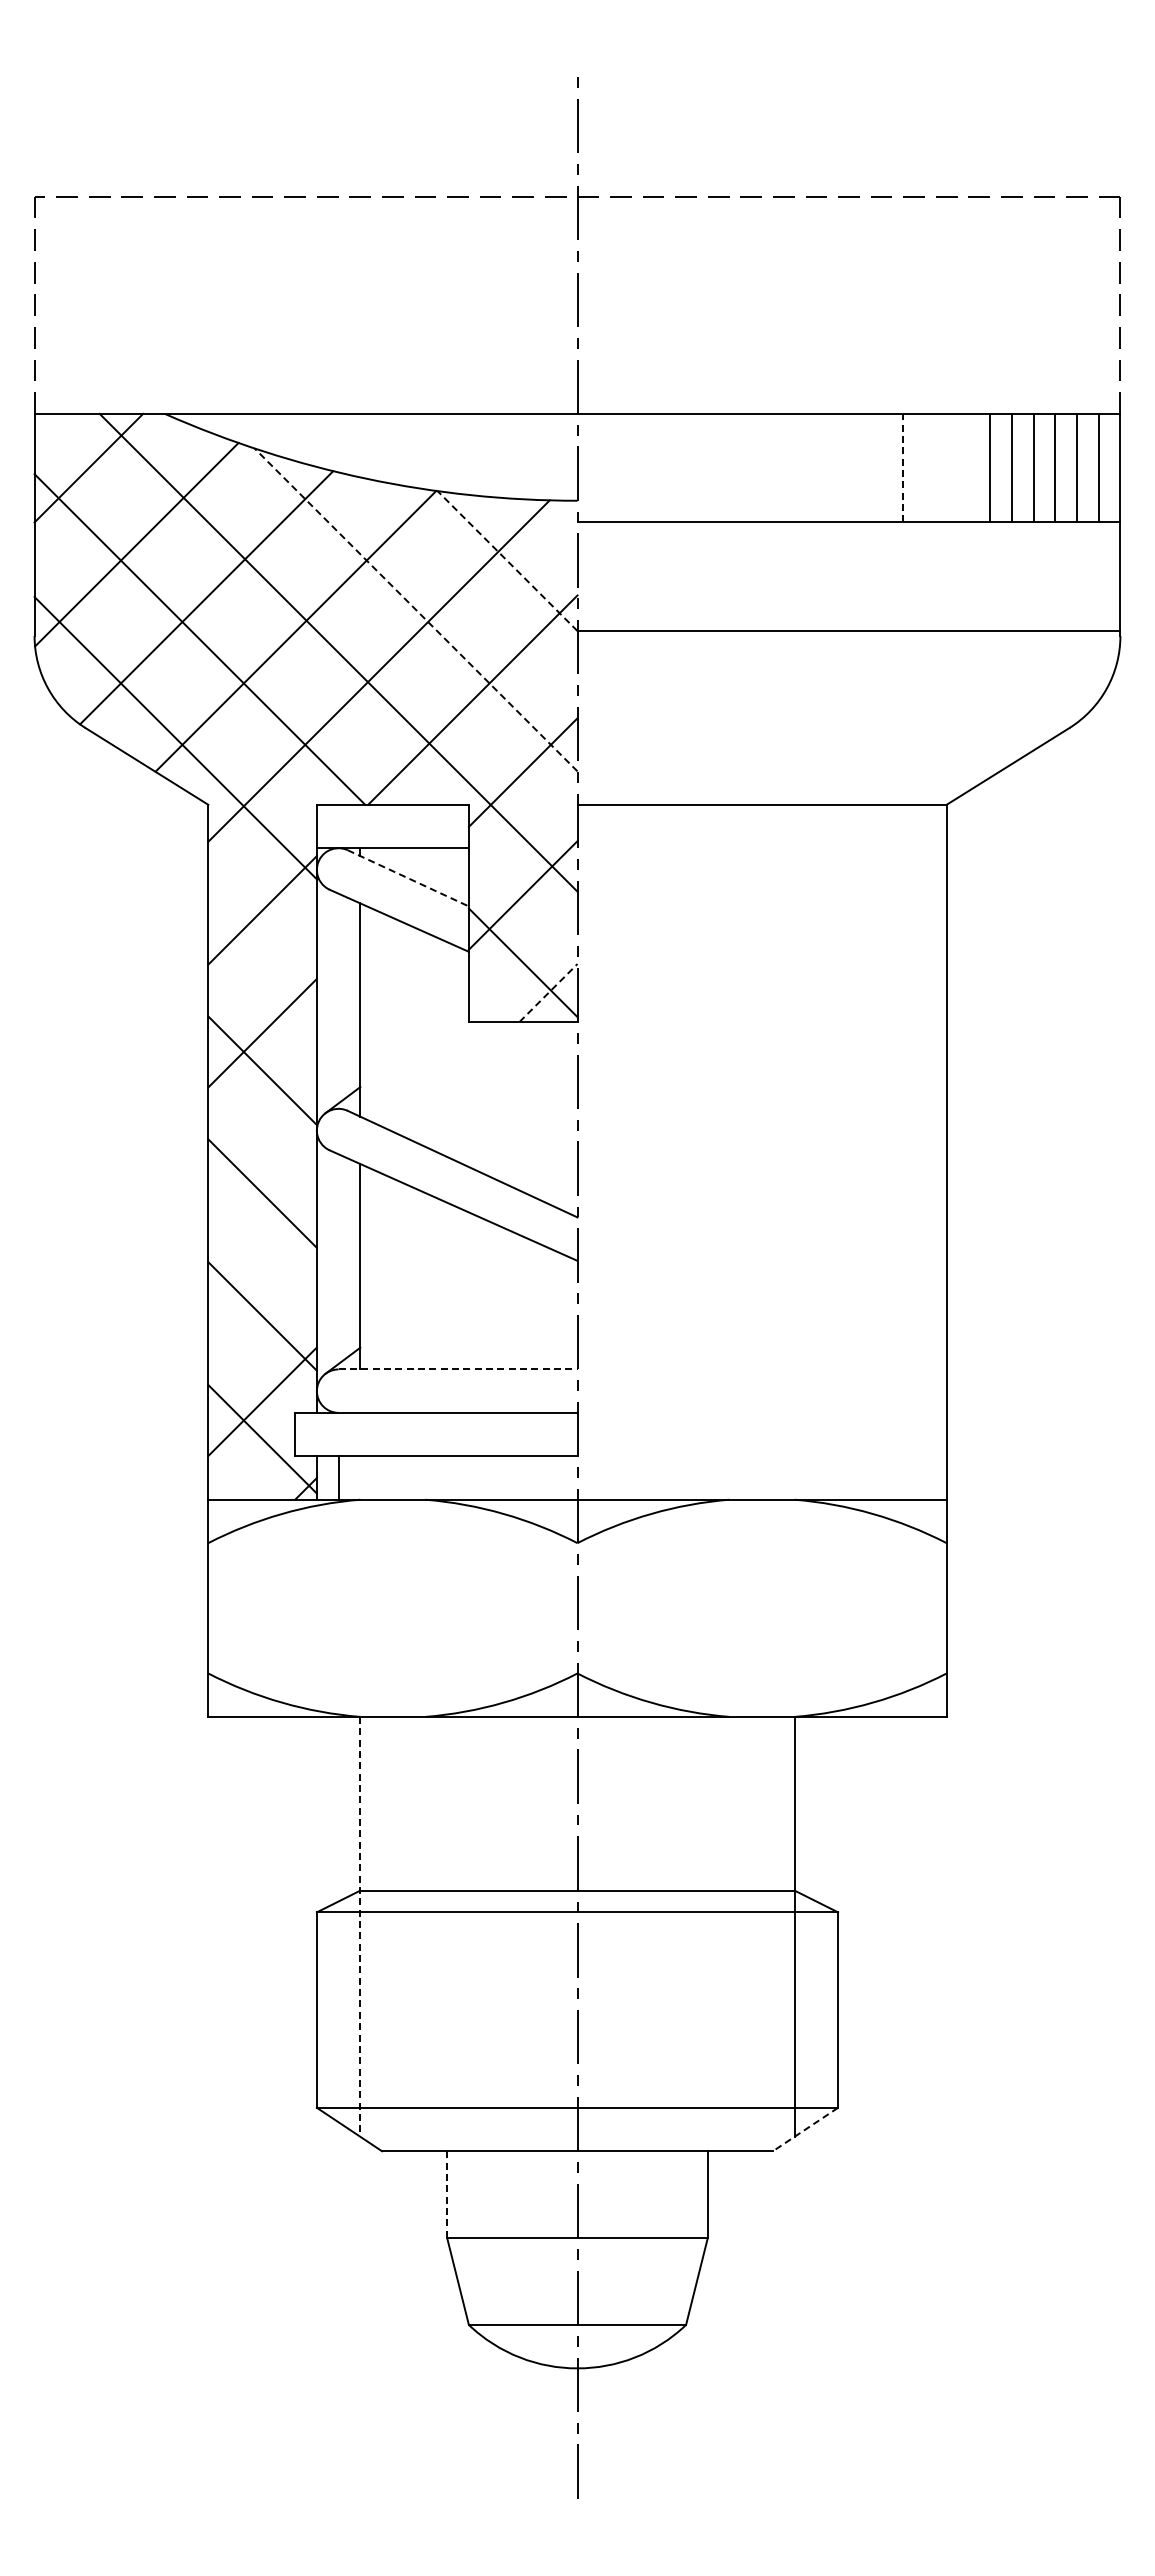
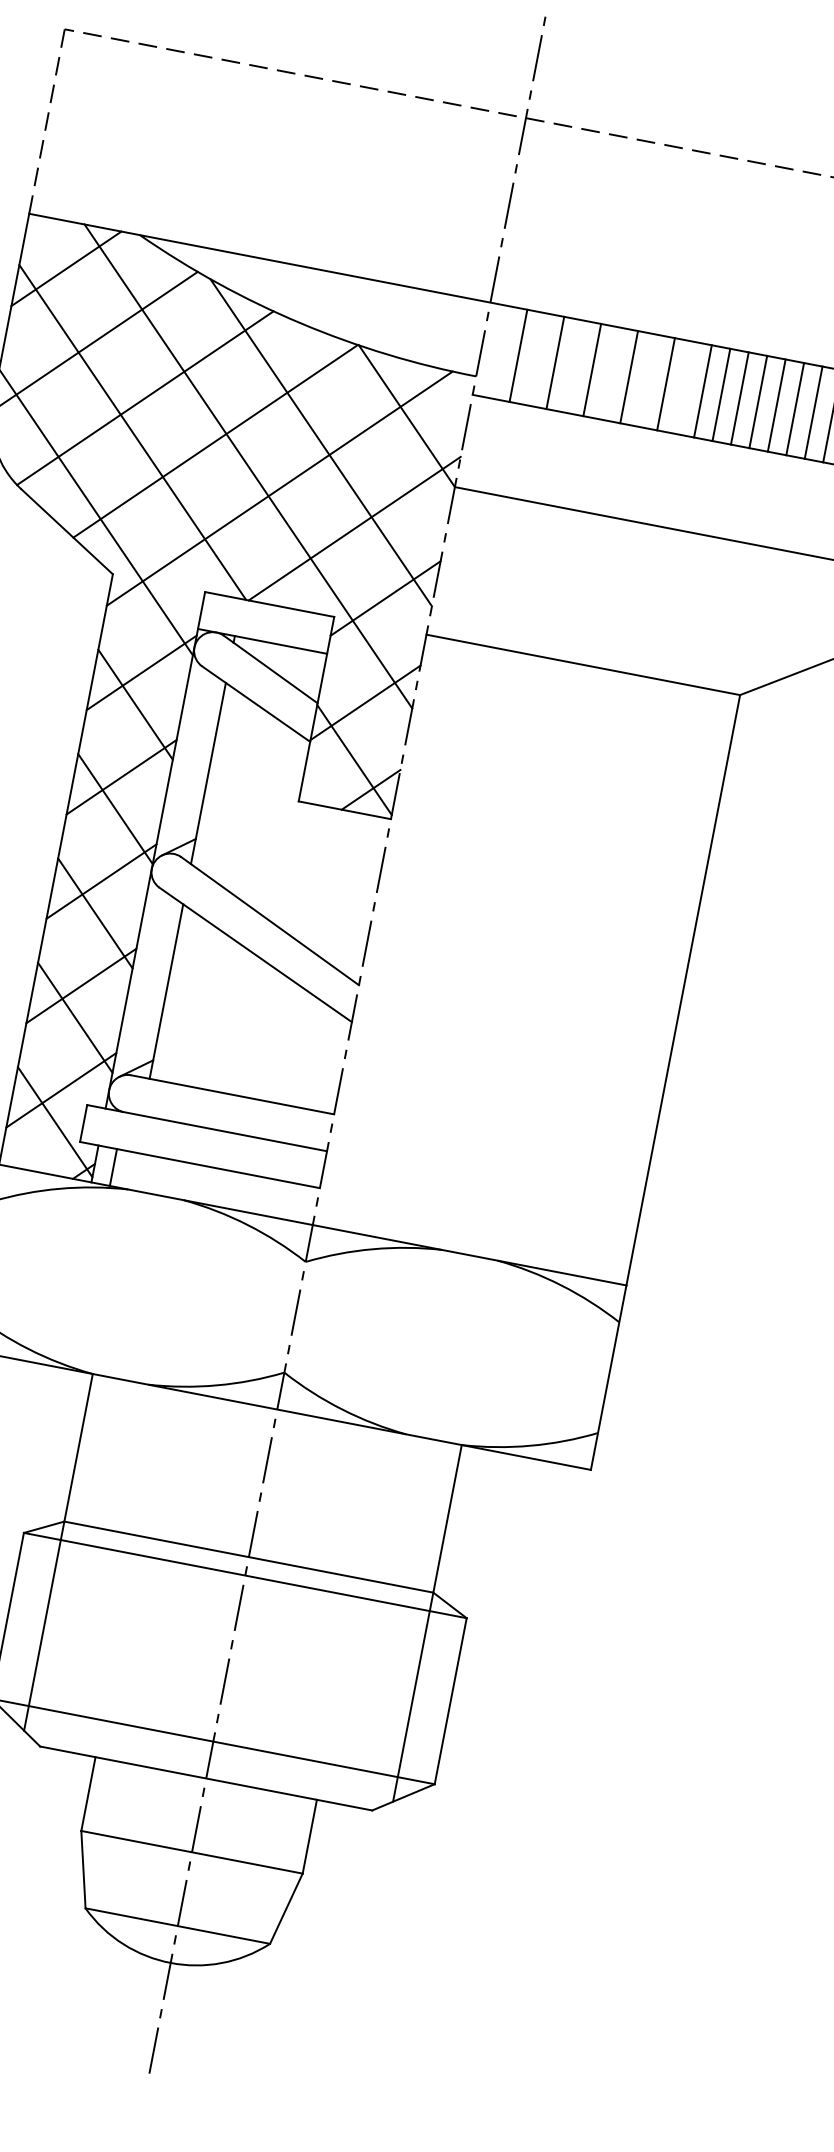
line: (620, 467) -> (518, 355), added
line: (664, 467) -> (555, 362), added
line: (707, 467) -> (592, 369), added
line: (751, 467) -> (629, 376), added
line: (794, 467) -> (666, 383), added
line: (838, 467) -> (703, 390), added
line: (859, 467) -> (721, 394), added
line: (881, 467) -> (739, 397), added
line: (903, 467) -> (758, 401), dashed -> solid
line: (924, 467) -> (776, 404), added
line: (946, 467) -> (795, 408), added
line: (968, 467) -> (813, 412), added
line: (507, 561) -> (406, 416), dashed -> solid
line: (415, 609) -> (320, 442), dashed -> solid
line: (408, 878) -> (270, 669), dashed -> solid
line: (262, 947) -> (135, 704), added
line: (548, 993) -> (371, 790), dashed -> solid
line: (262, 1155) -> (101, 881), added
line: (262, 1278) -> (81, 985), added
line: (458, 1369) -> (233, 1094), dashed -> solid
line: (360, 1926) -> (58, 1552), dashed -> solid
line: (805, 2129) -> (403, 1797), dashed -> solid
line: (447, 2195) -> (88, 1794), dashed -> solid

